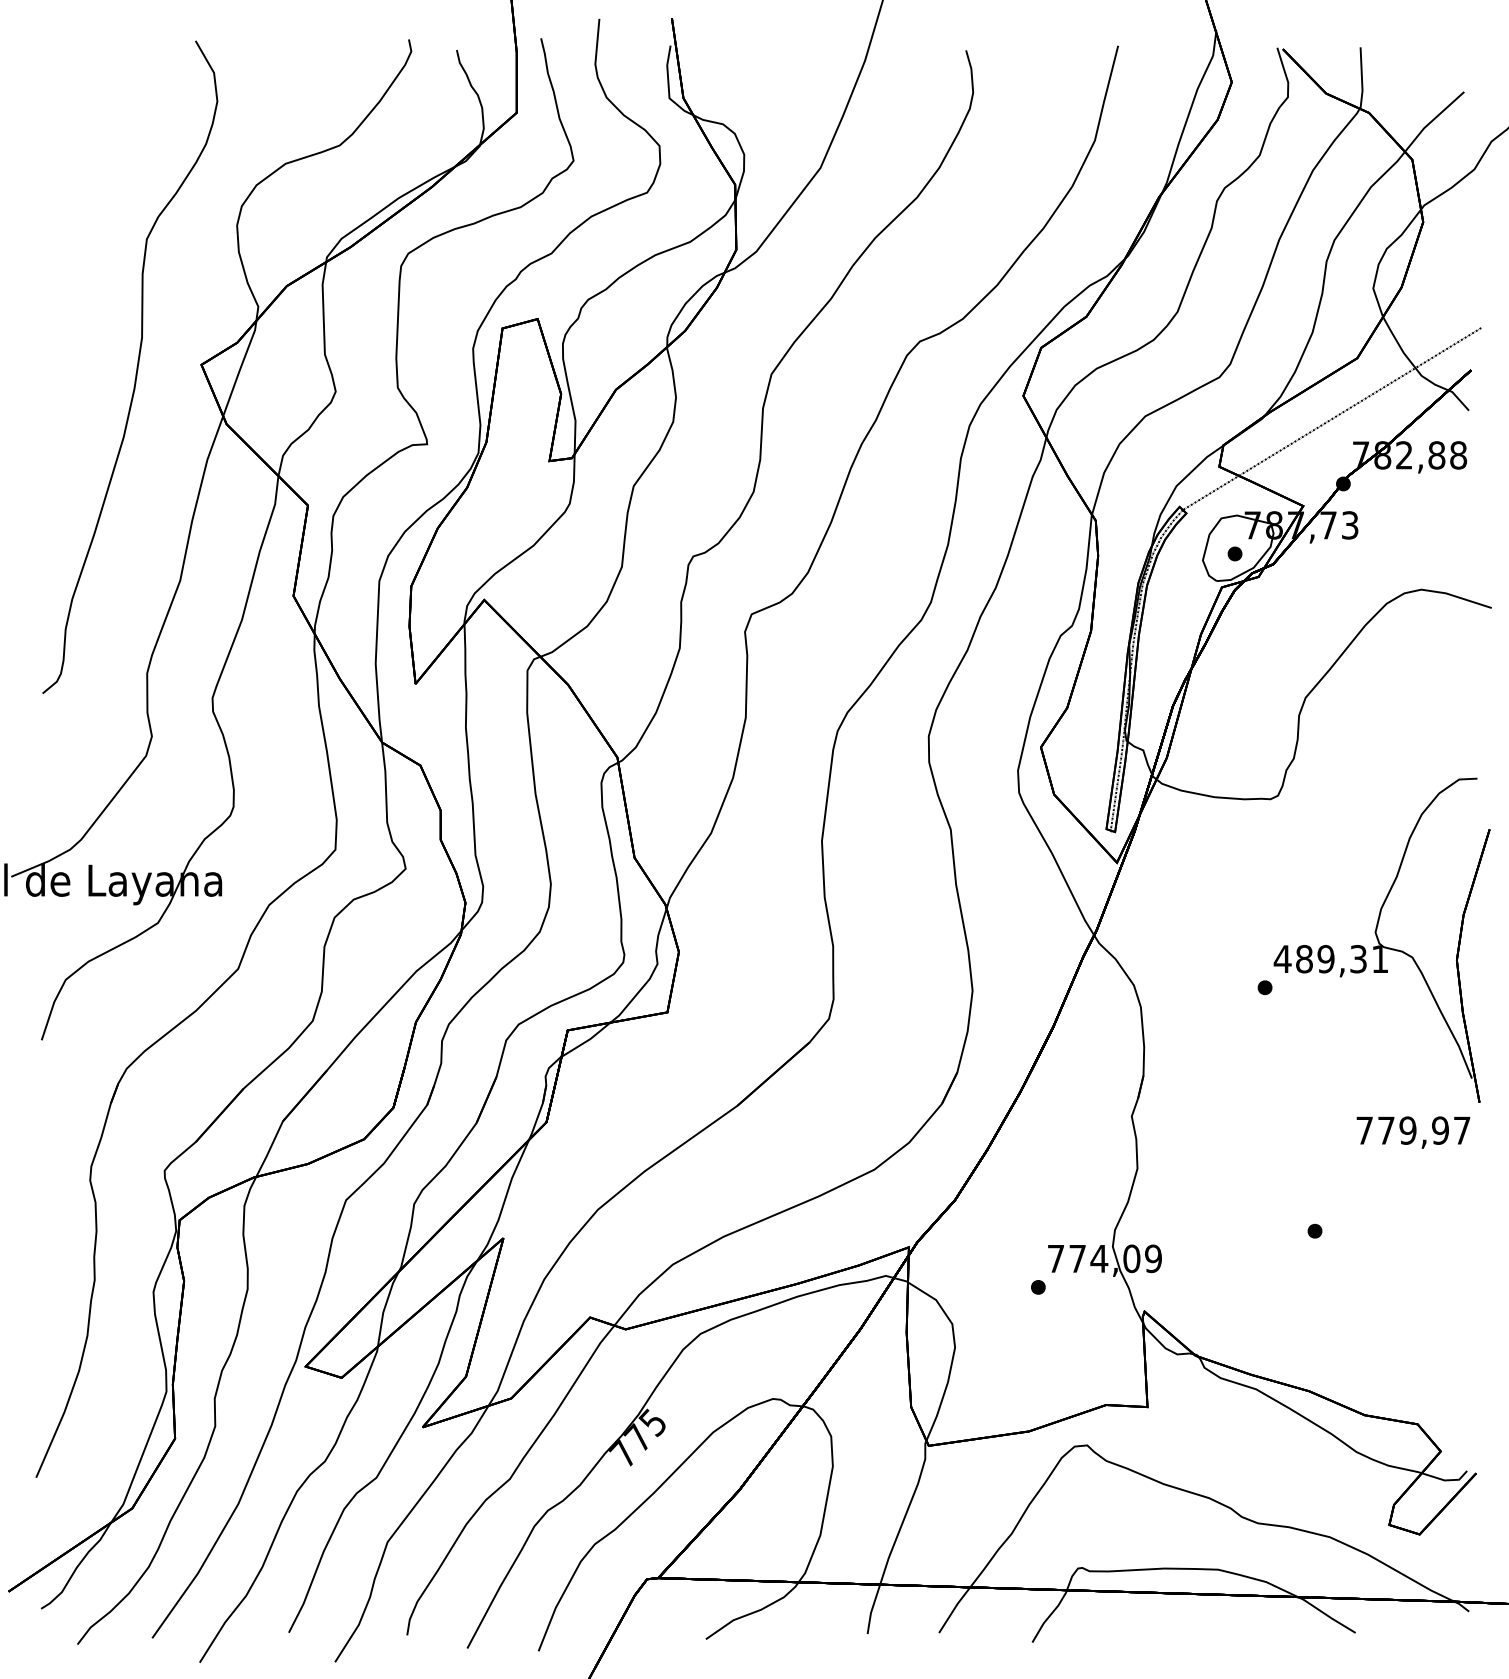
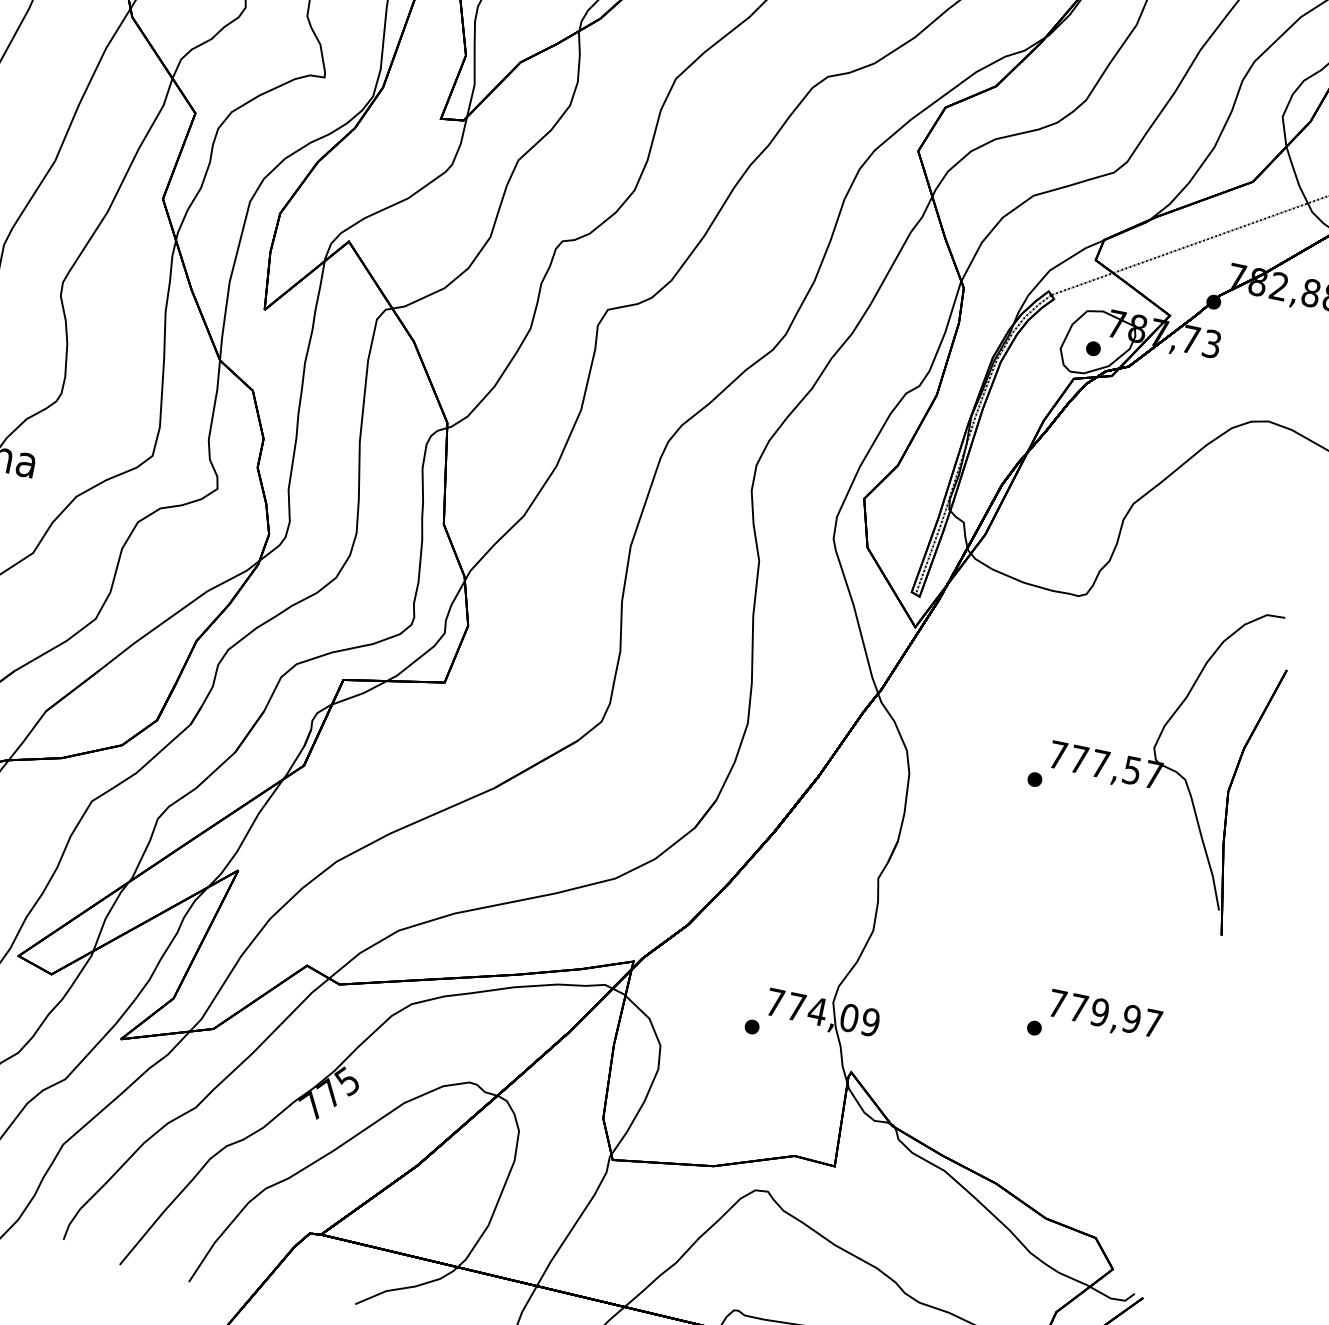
text: (1330, 959) -> (1104, 765), 489,31 -> 777,57
text: (1413, 1132) -> (1104, 1015), moved

